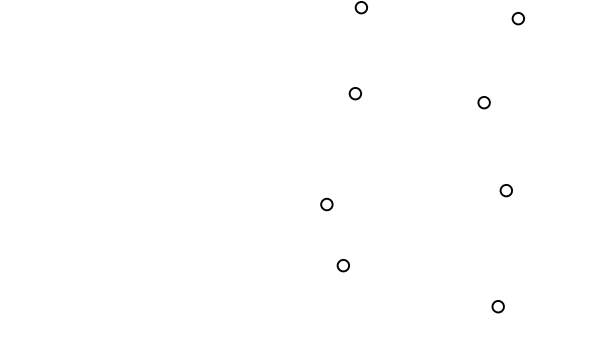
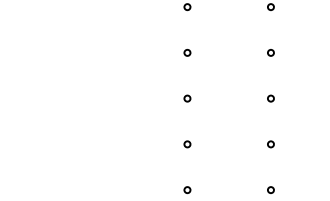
circle: (483, 101) -> (270, 52), moved
circle: (326, 204) -> (187, 98), moved
circle: (497, 306) -> (270, 144), moved

